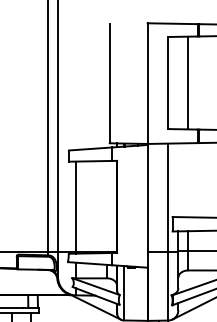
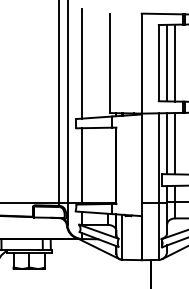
line: (178, 82) -> (167, 62), added
line: (76, 83) -> (82, 63), added
line: (178, 180) -> (167, 143), added
line: (188, 180) -> (175, 143), added

